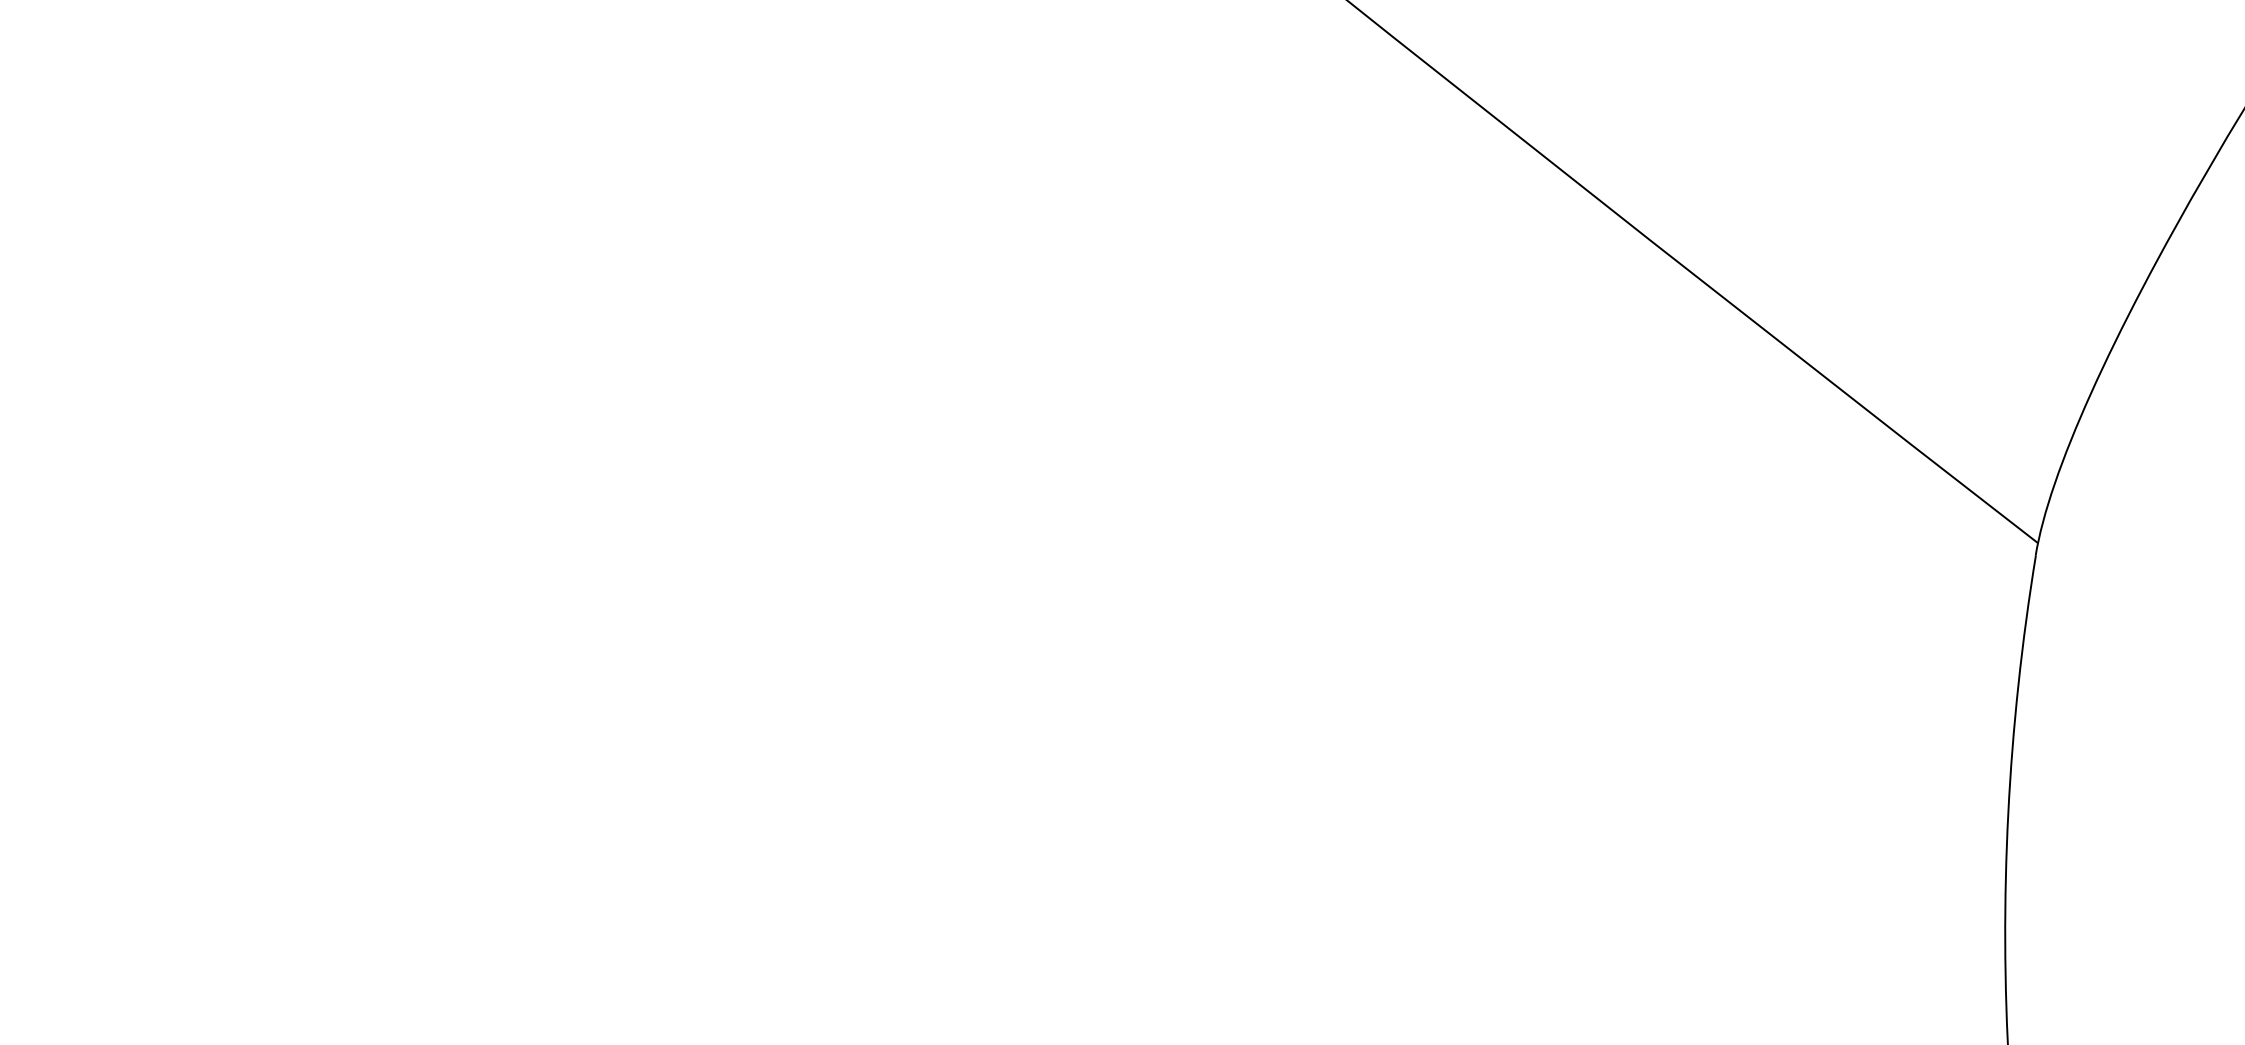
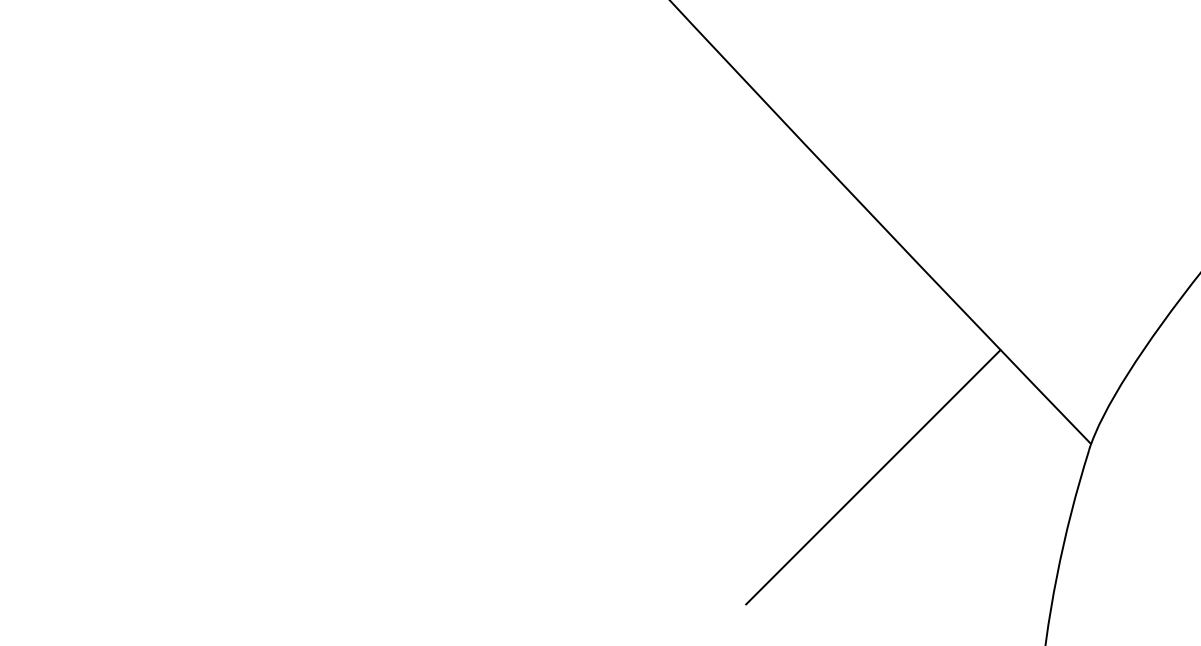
line: (1620, 670) -> (873, 477), added

